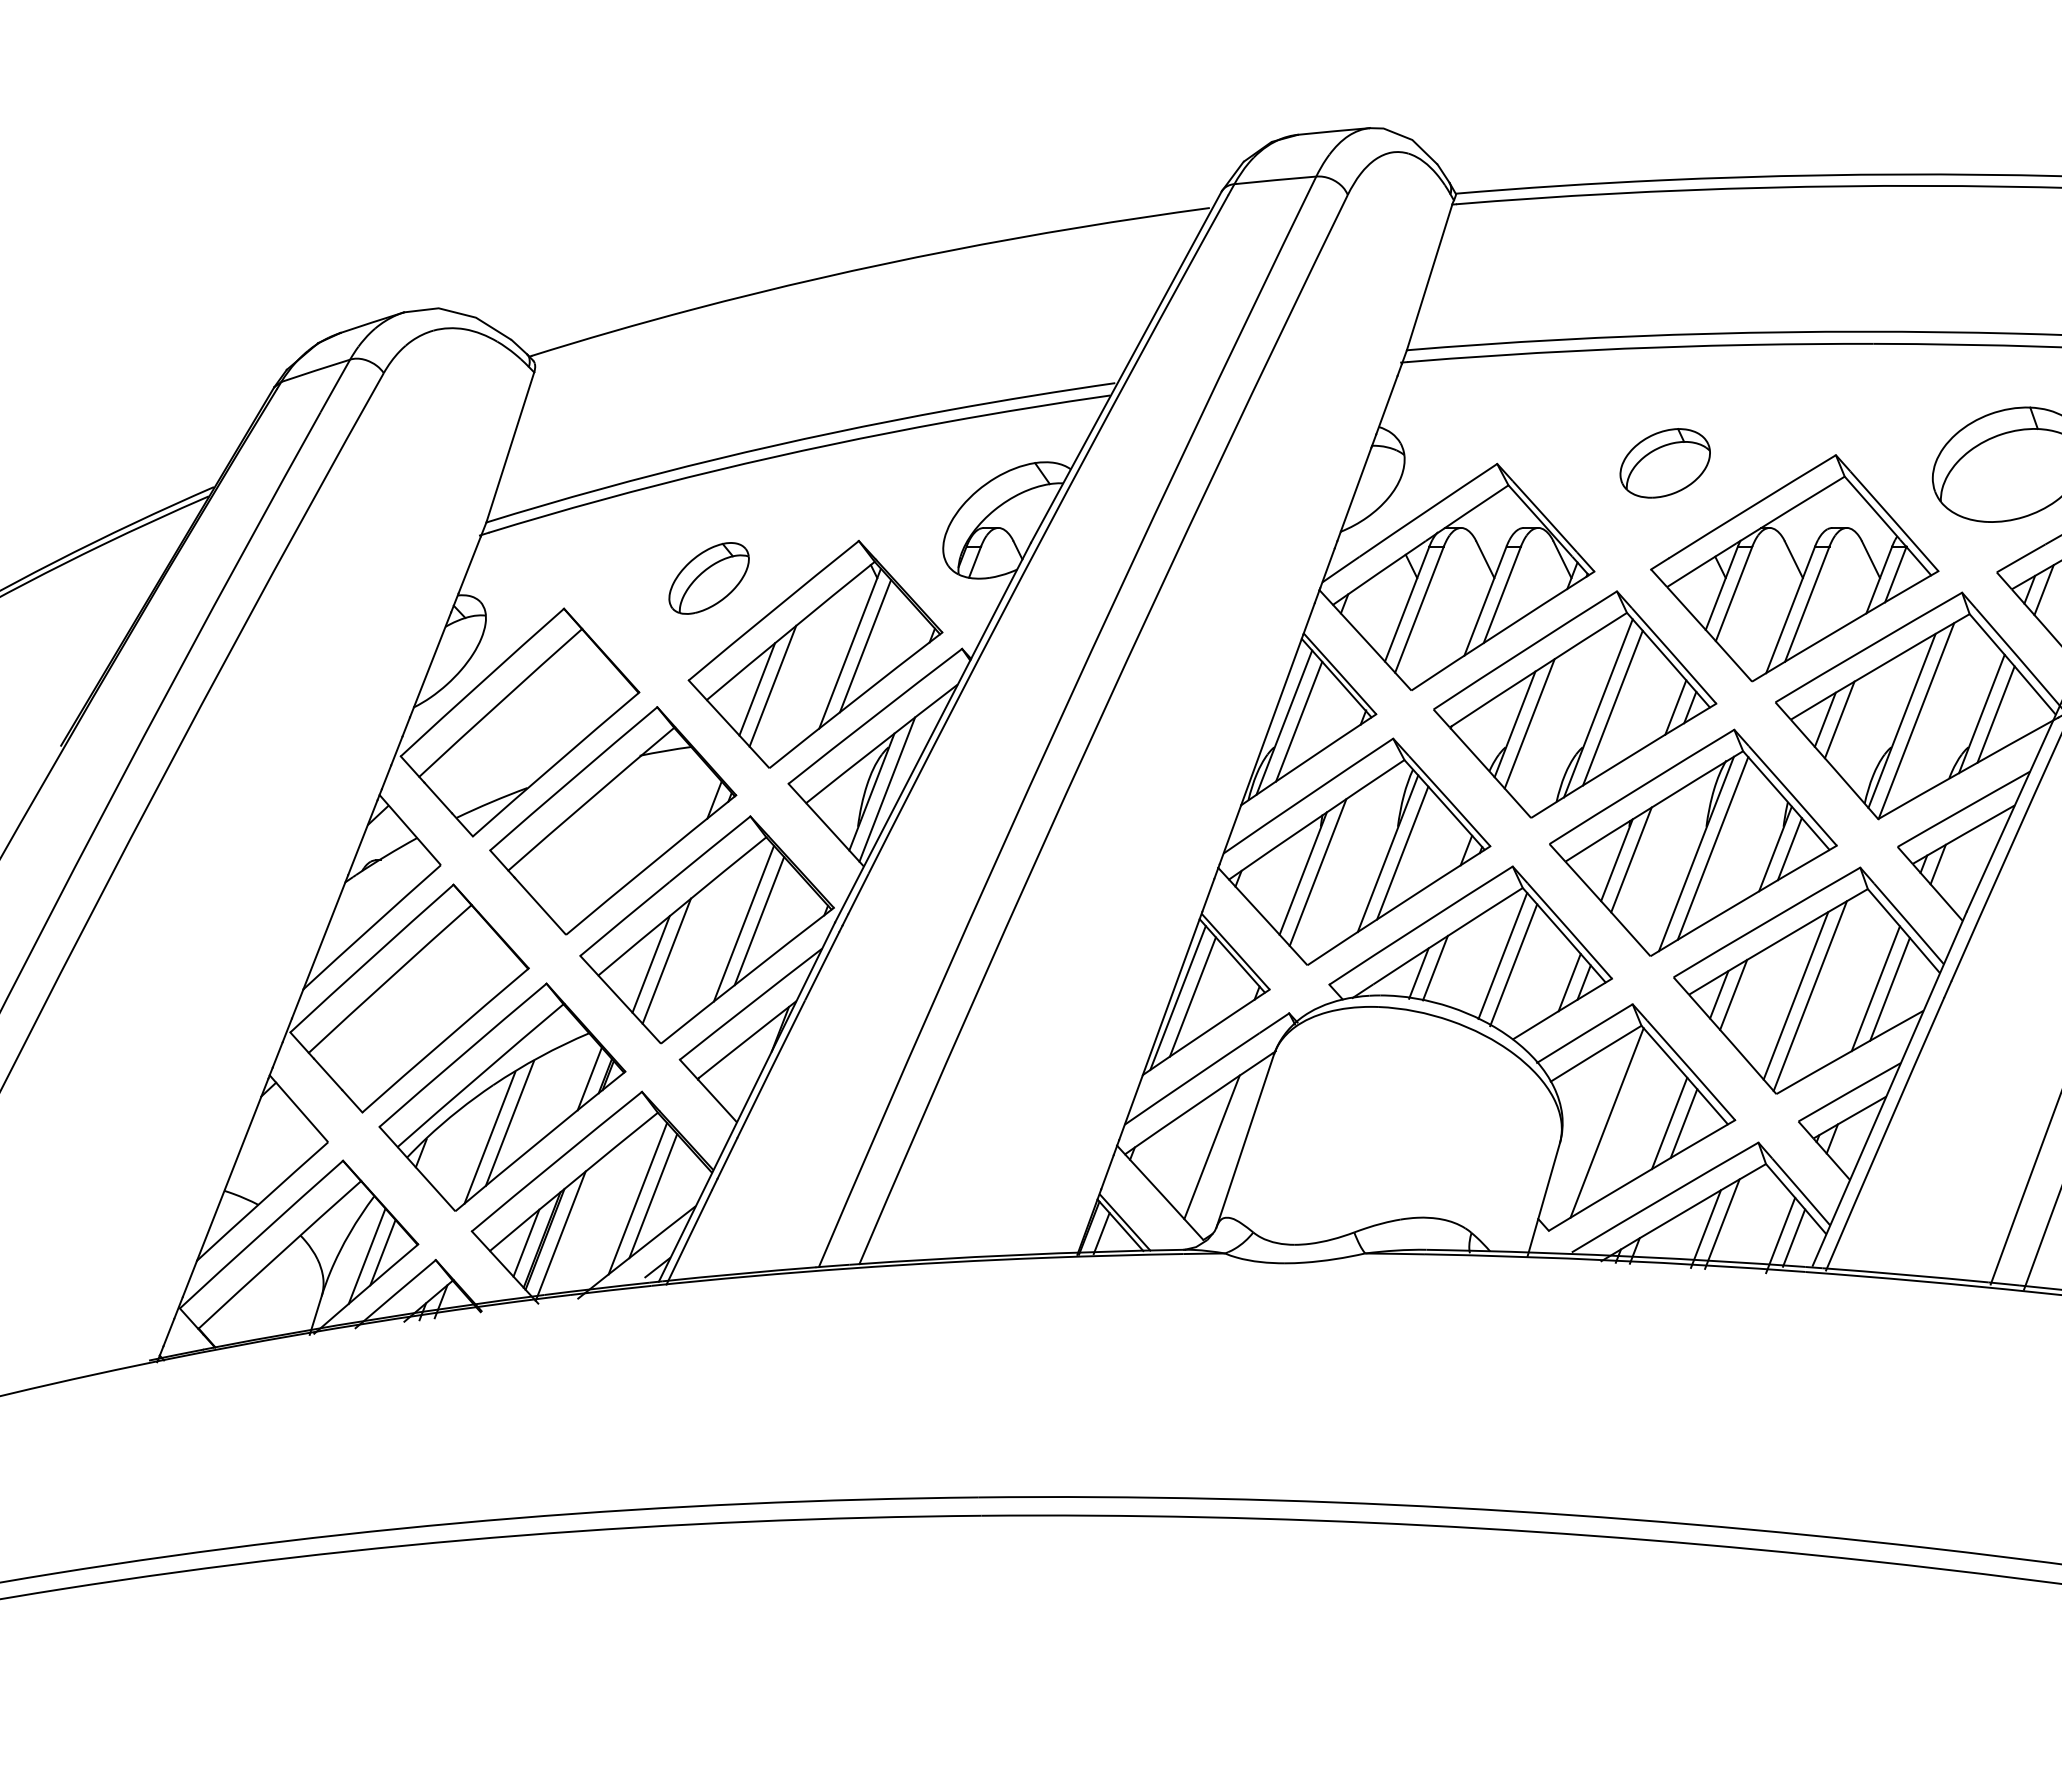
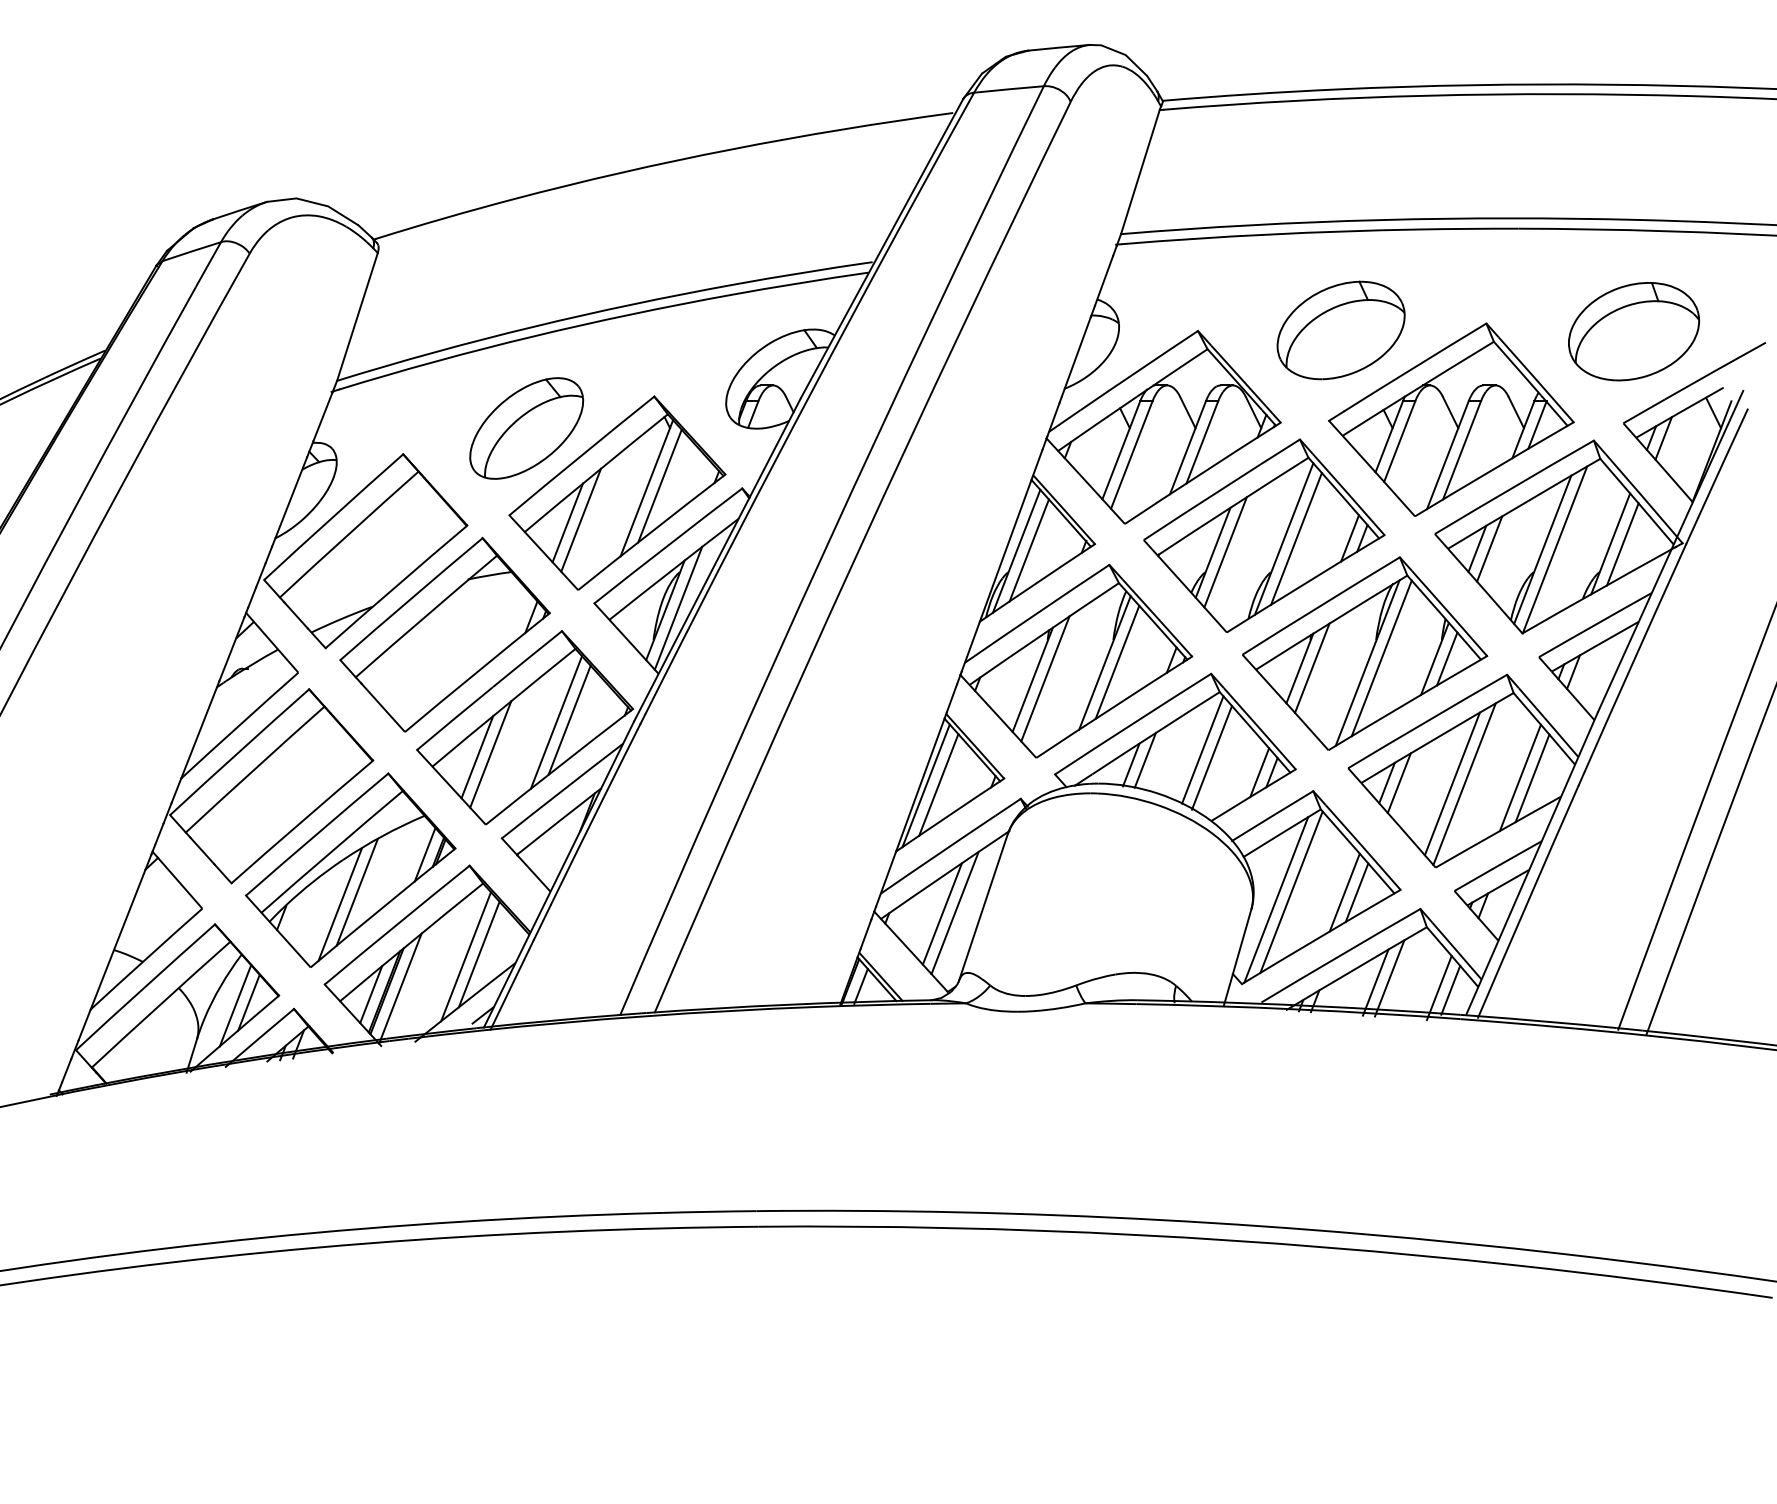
part: (1664, 463) -> (1340, 330), size x1.67
part: (708, 578) -> (526, 428), size x1.67
line: (1589, 1131) -> (1276, 899), added
line: (1196, 1147) -> (941, 913), added

